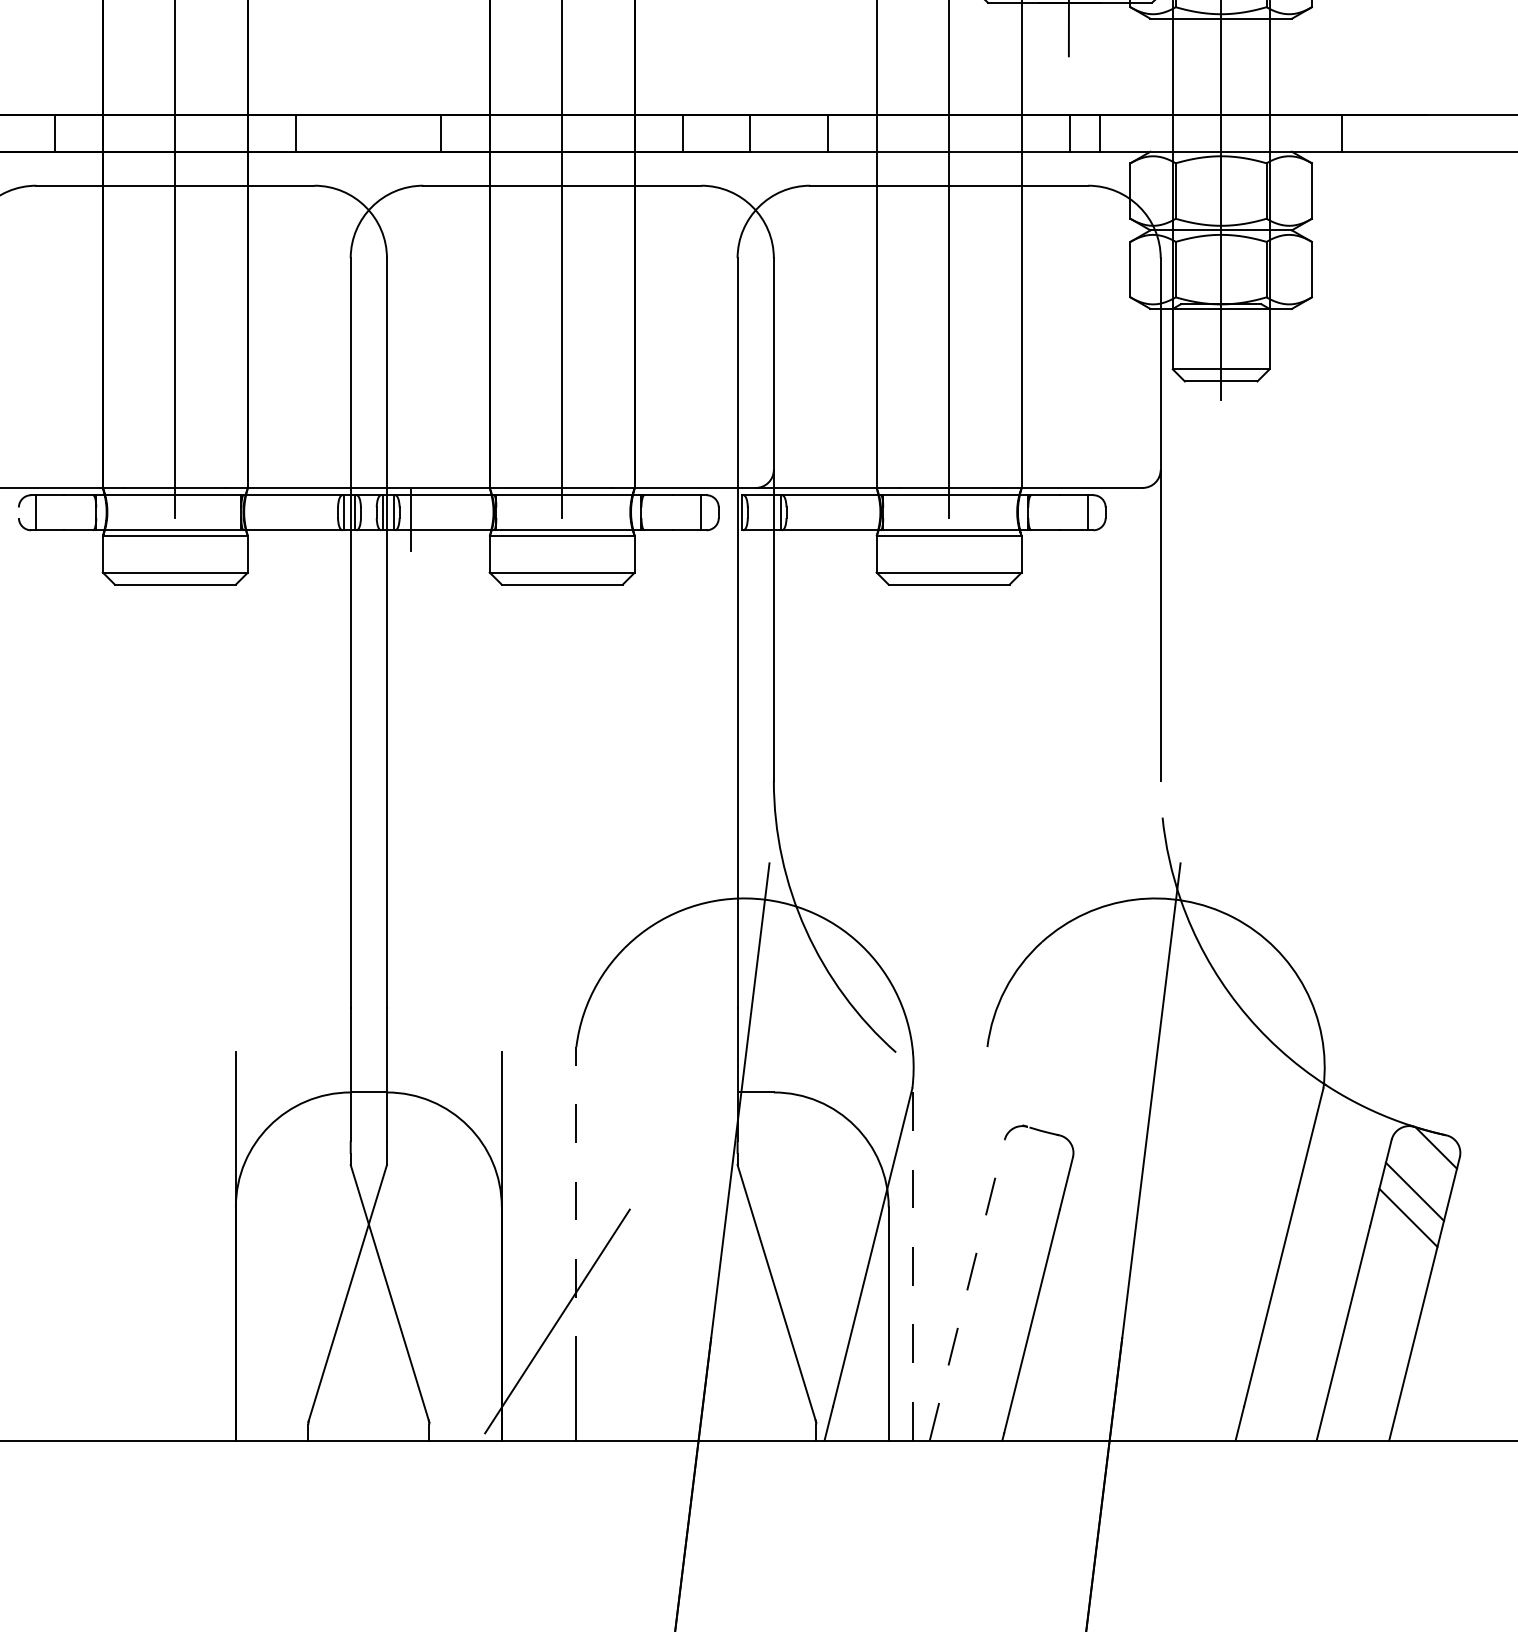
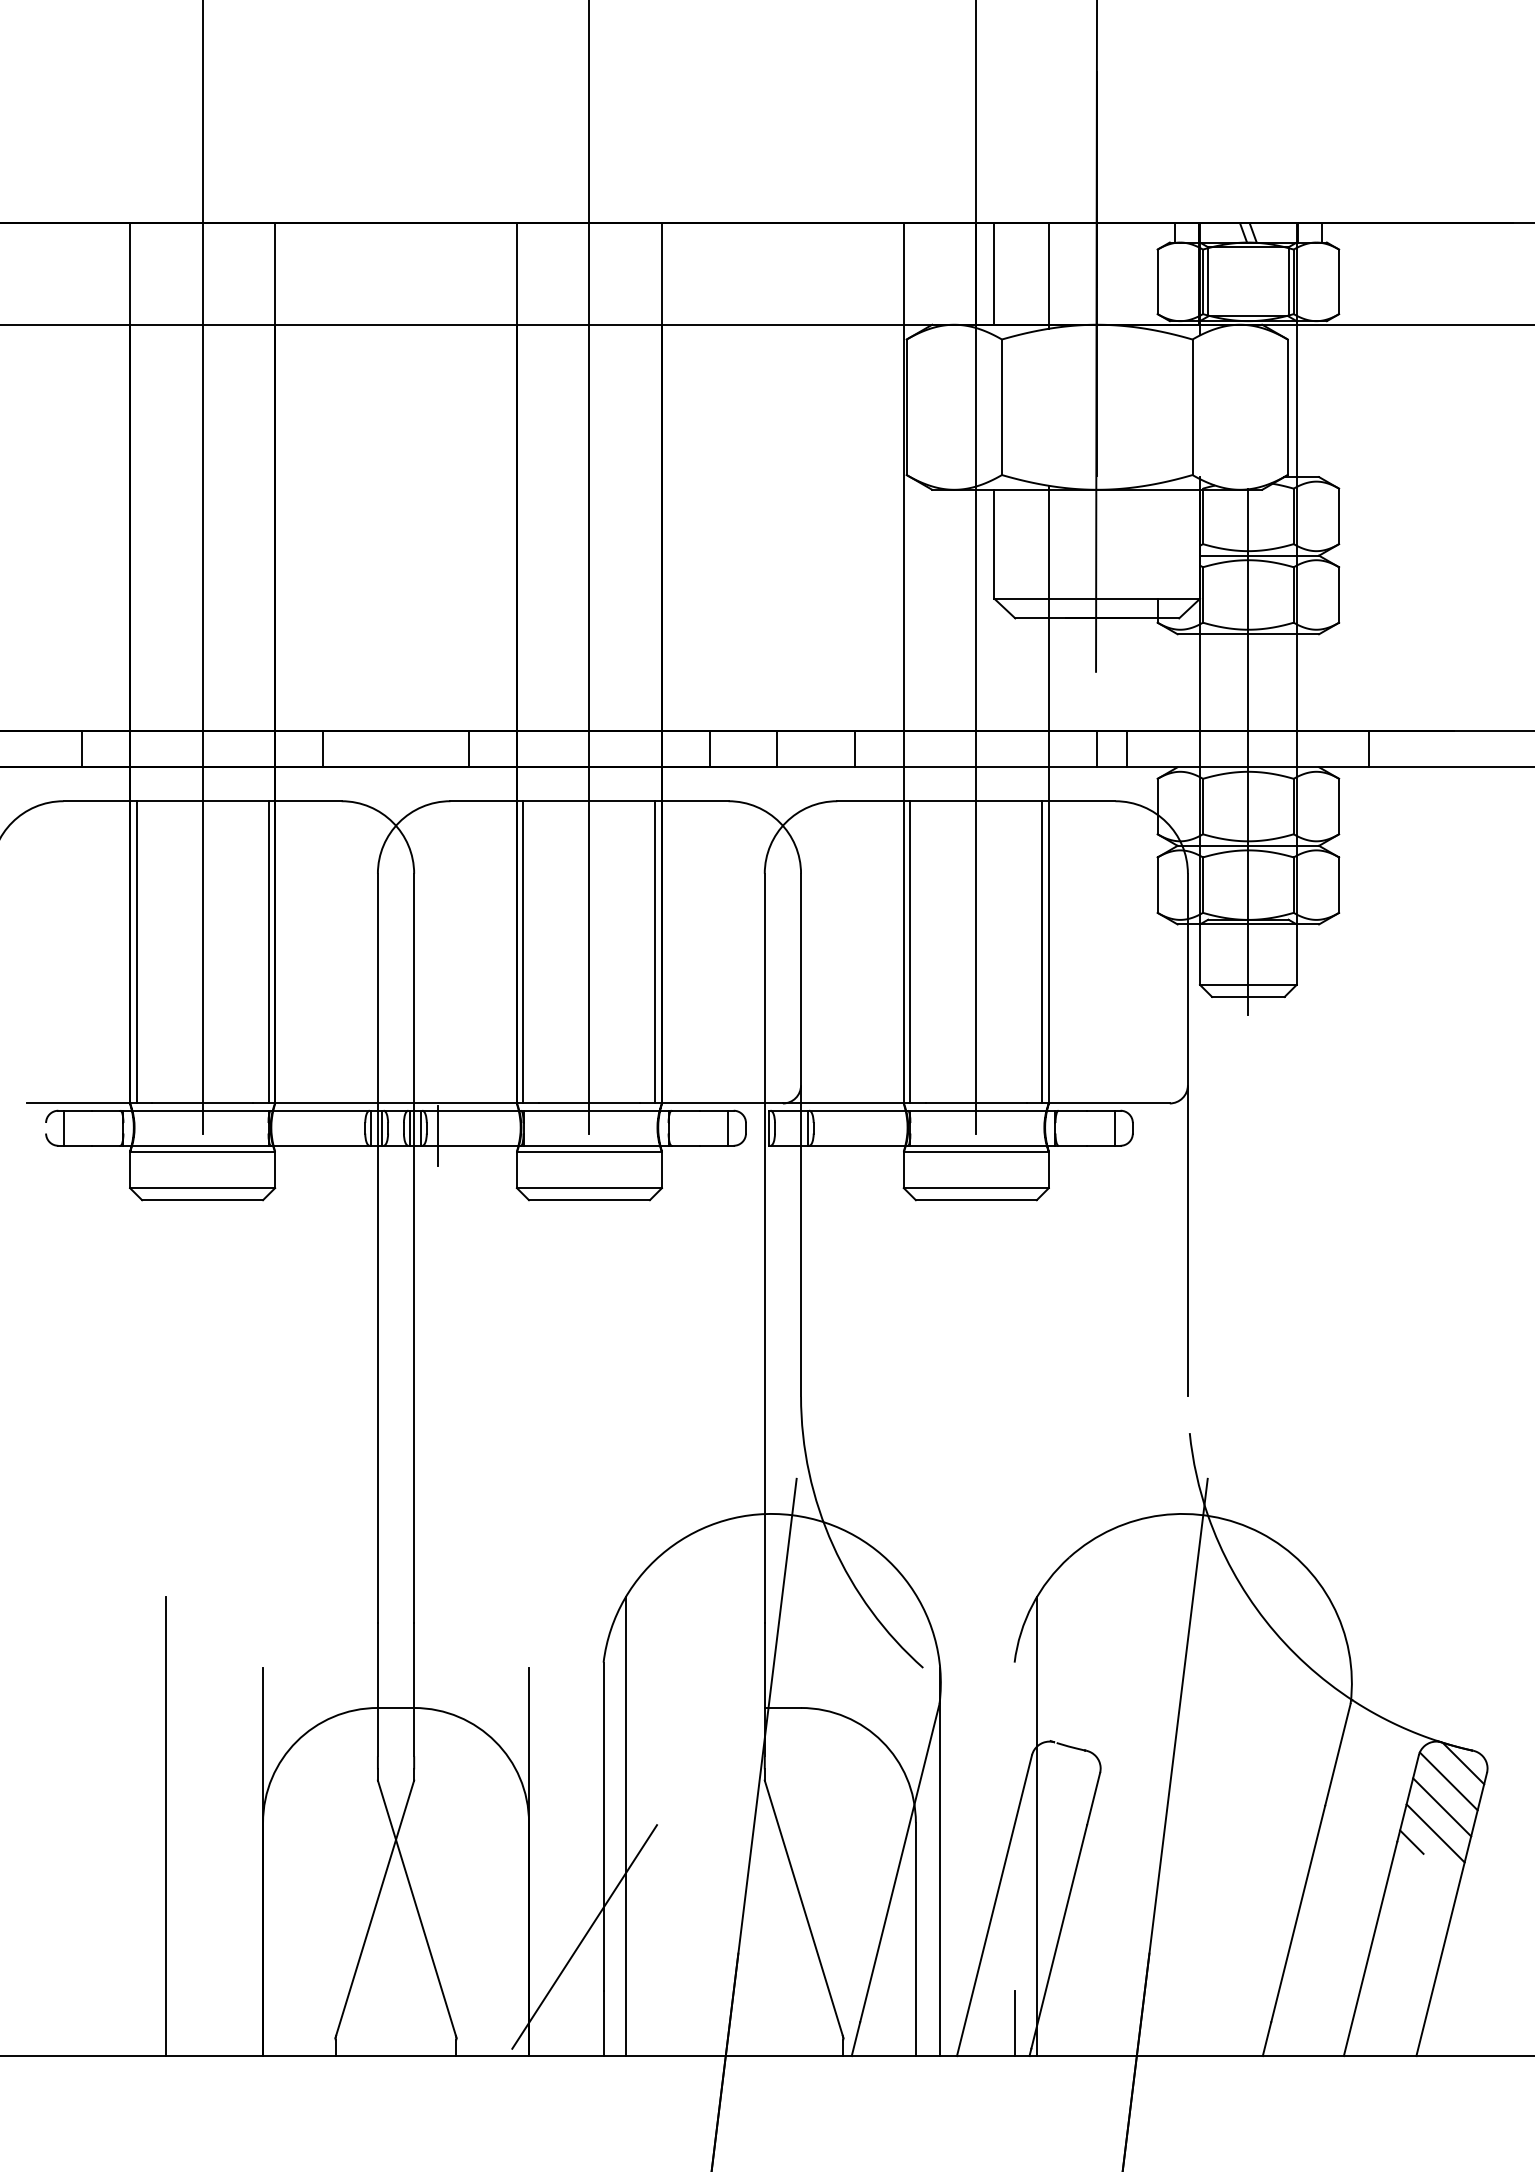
line: (109, 336) -> (136, 952), added
line: (241, 336) -> (268, 952), added
line: (496, 336) -> (523, 952), added
line: (628, 336) -> (655, 952), added
line: (883, 336) -> (910, 952), added
line: (1015, 336) -> (1042, 952), added
line: (1421, 1165) -> (1448, 1781), added
line: (139, 1210) -> (166, 1826), added
line: (576, 1210) -> (603, 1826), dashed -> solid
line: (598, 1210) -> (625, 1826), added
line: (1009, 1210) -> (1036, 1826), added
line: (1384, 1225) -> (1411, 1841), added
line: (913, 1245) -> (940, 1861), dashed -> solid
line: (967, 1289) -> (994, 1905), dashed -> solid
line: (987, 1407) -> (1014, 2023), added

